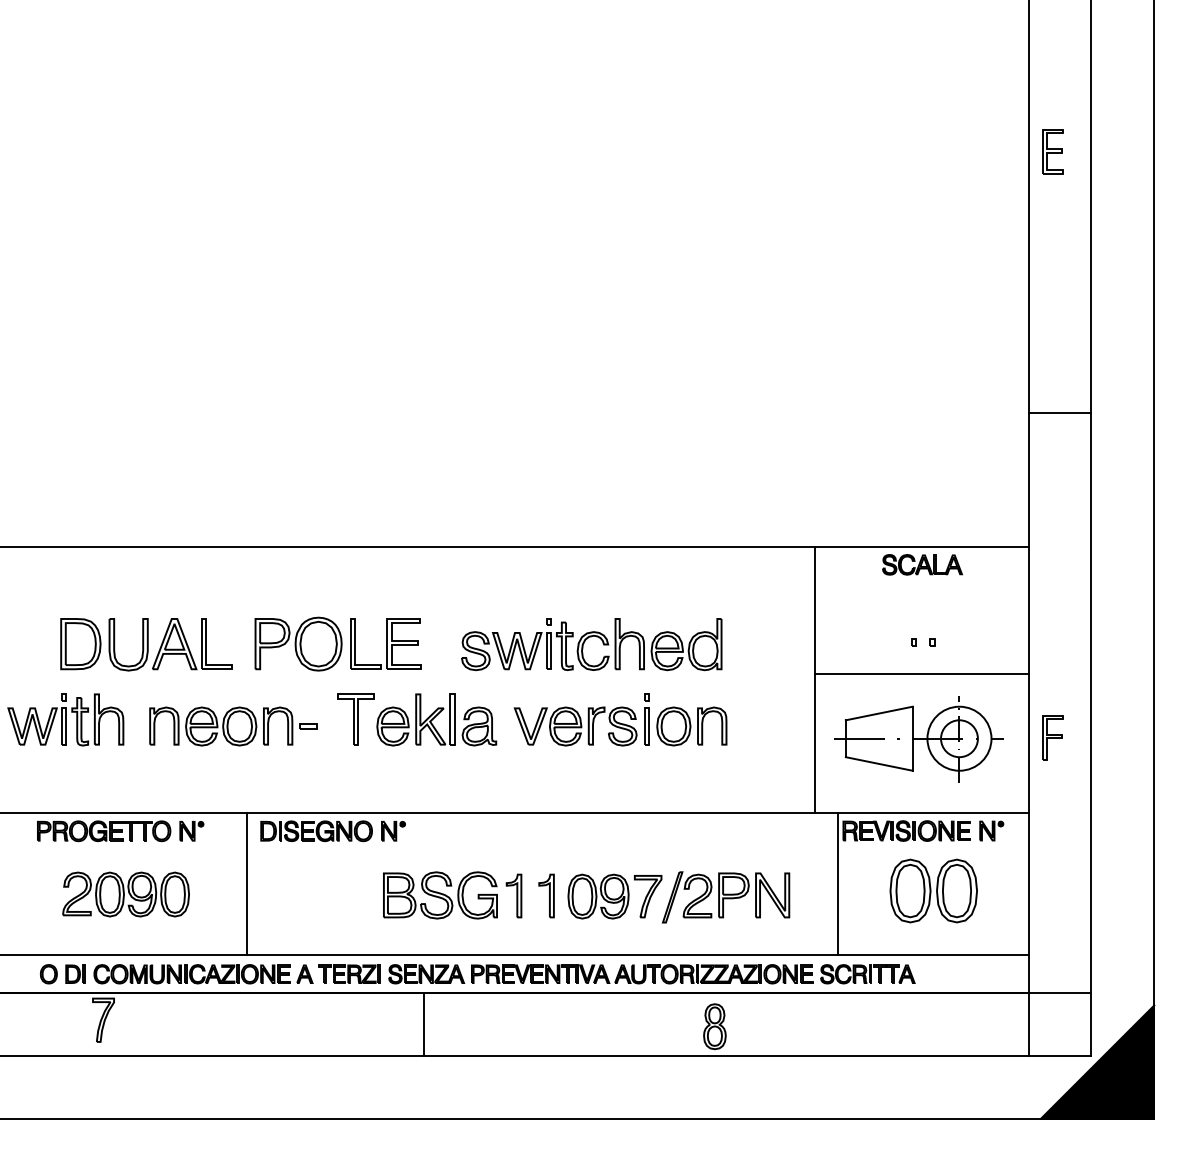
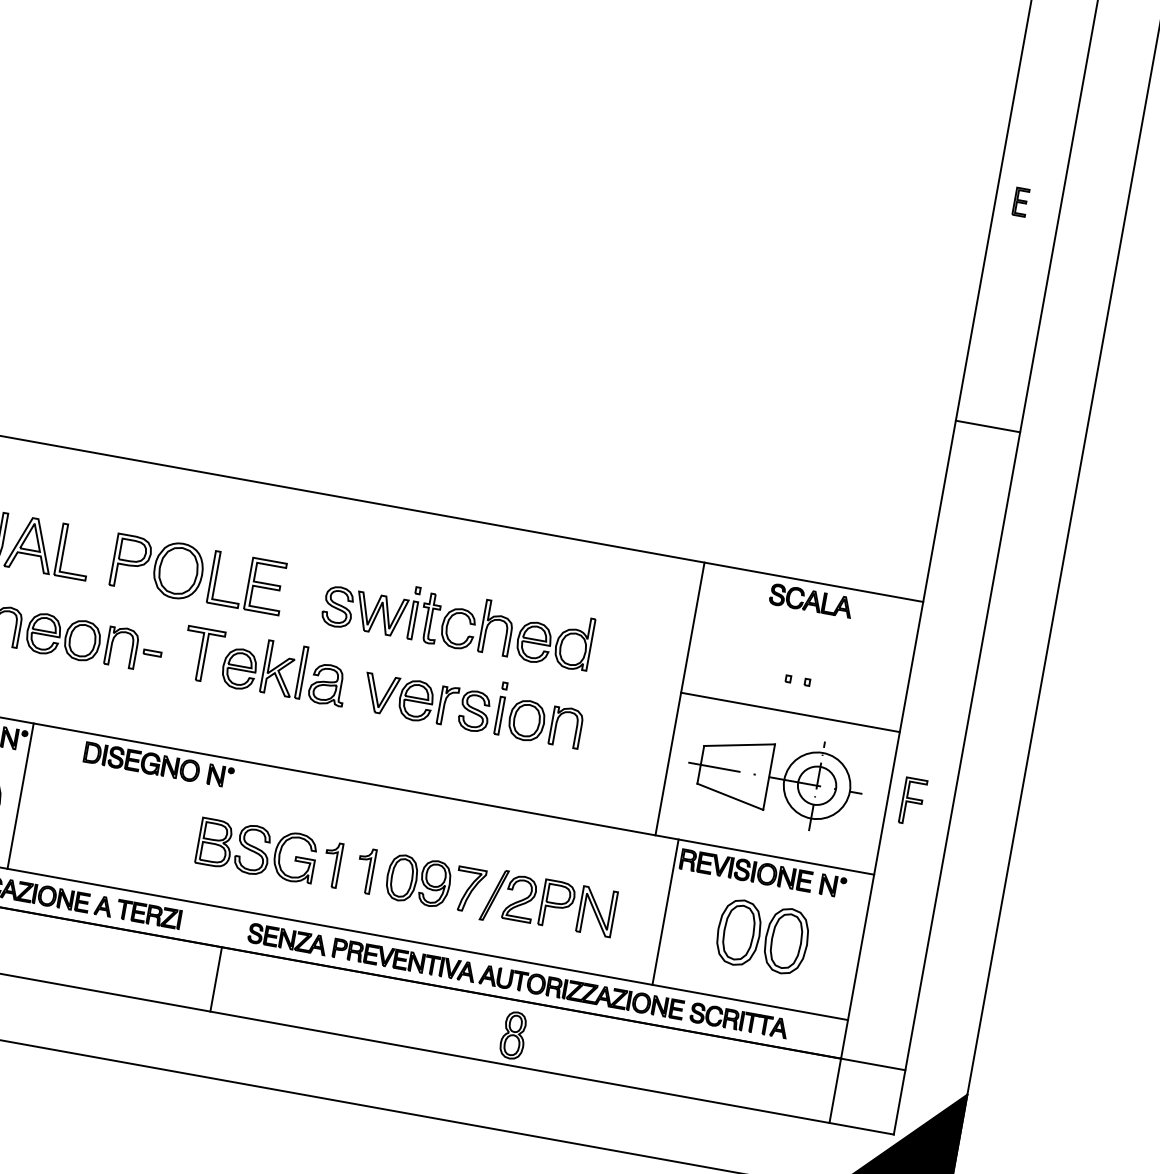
part: (1052, 151) -> (1020, 201), size x0.6
line: (1059, 412) -> (987, 426), moved
line: (246, 884) -> (20, 796), moved
part: (651, 974) -> (517, 981), moved

